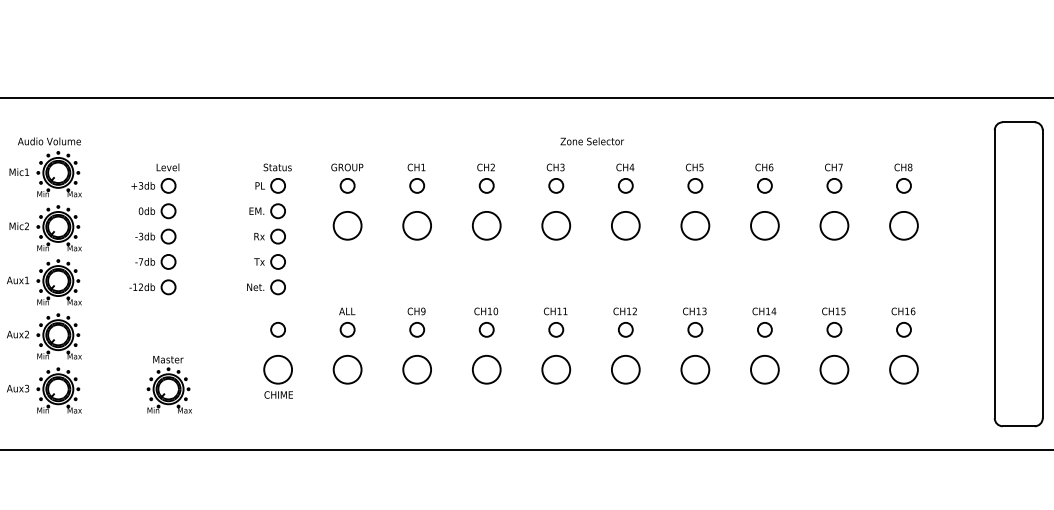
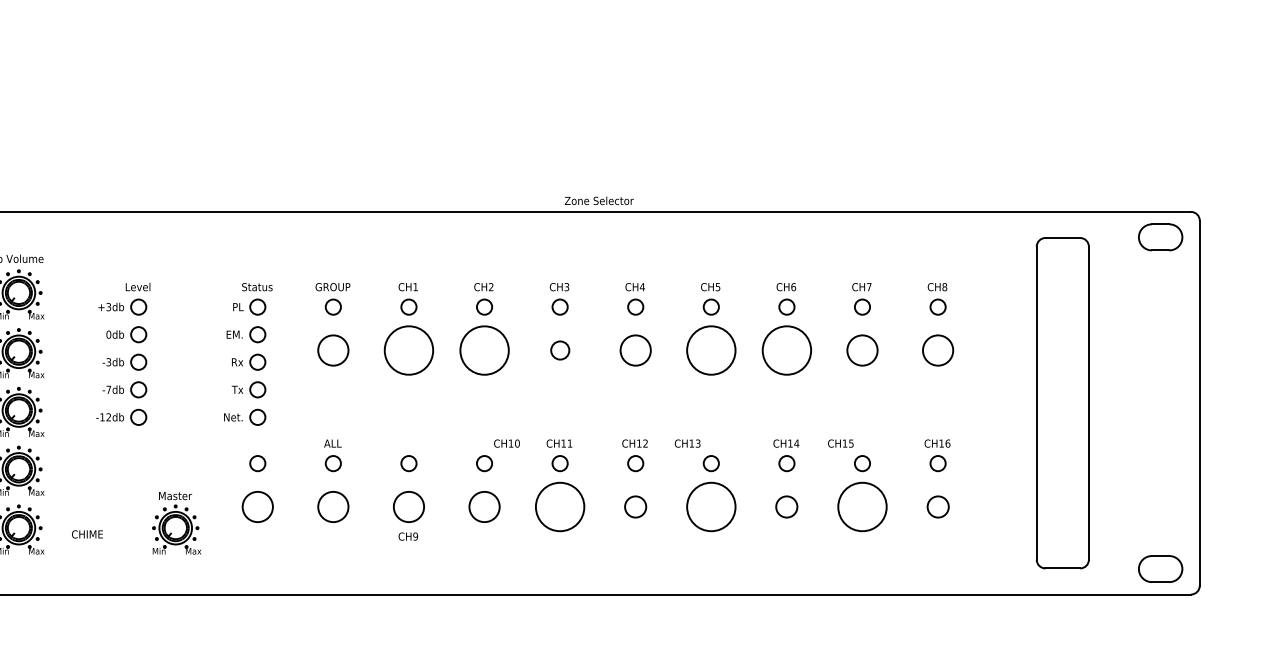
text: (591, 141) -> (598, 200), moved
circle: (416, 225) -> (408, 350), size x1.6
circle: (486, 225) -> (484, 350), size x1.6
circle: (556, 225) -> (560, 350), size x0.6
circle: (695, 225) -> (711, 350), size x1.6
circle: (764, 225) -> (786, 350), size x1.6
text: (416, 311) -> (408, 536), moved
text: (485, 311) -> (506, 443), moved
text: (694, 311) -> (687, 443), moved
text: (833, 311) -> (840, 443), moved
circle: (556, 369) -> (560, 506), size x1.6
circle: (625, 369) -> (635, 506), size x0.7
circle: (695, 369) -> (711, 506), size x1.6
circle: (764, 369) -> (786, 506), size x0.7
circle: (834, 369) -> (862, 506), size x1.6
circle: (904, 369) -> (938, 506), size x0.7
part: (169, 384) -> (176, 523), moved
text: (278, 395) -> (87, 534), moved

